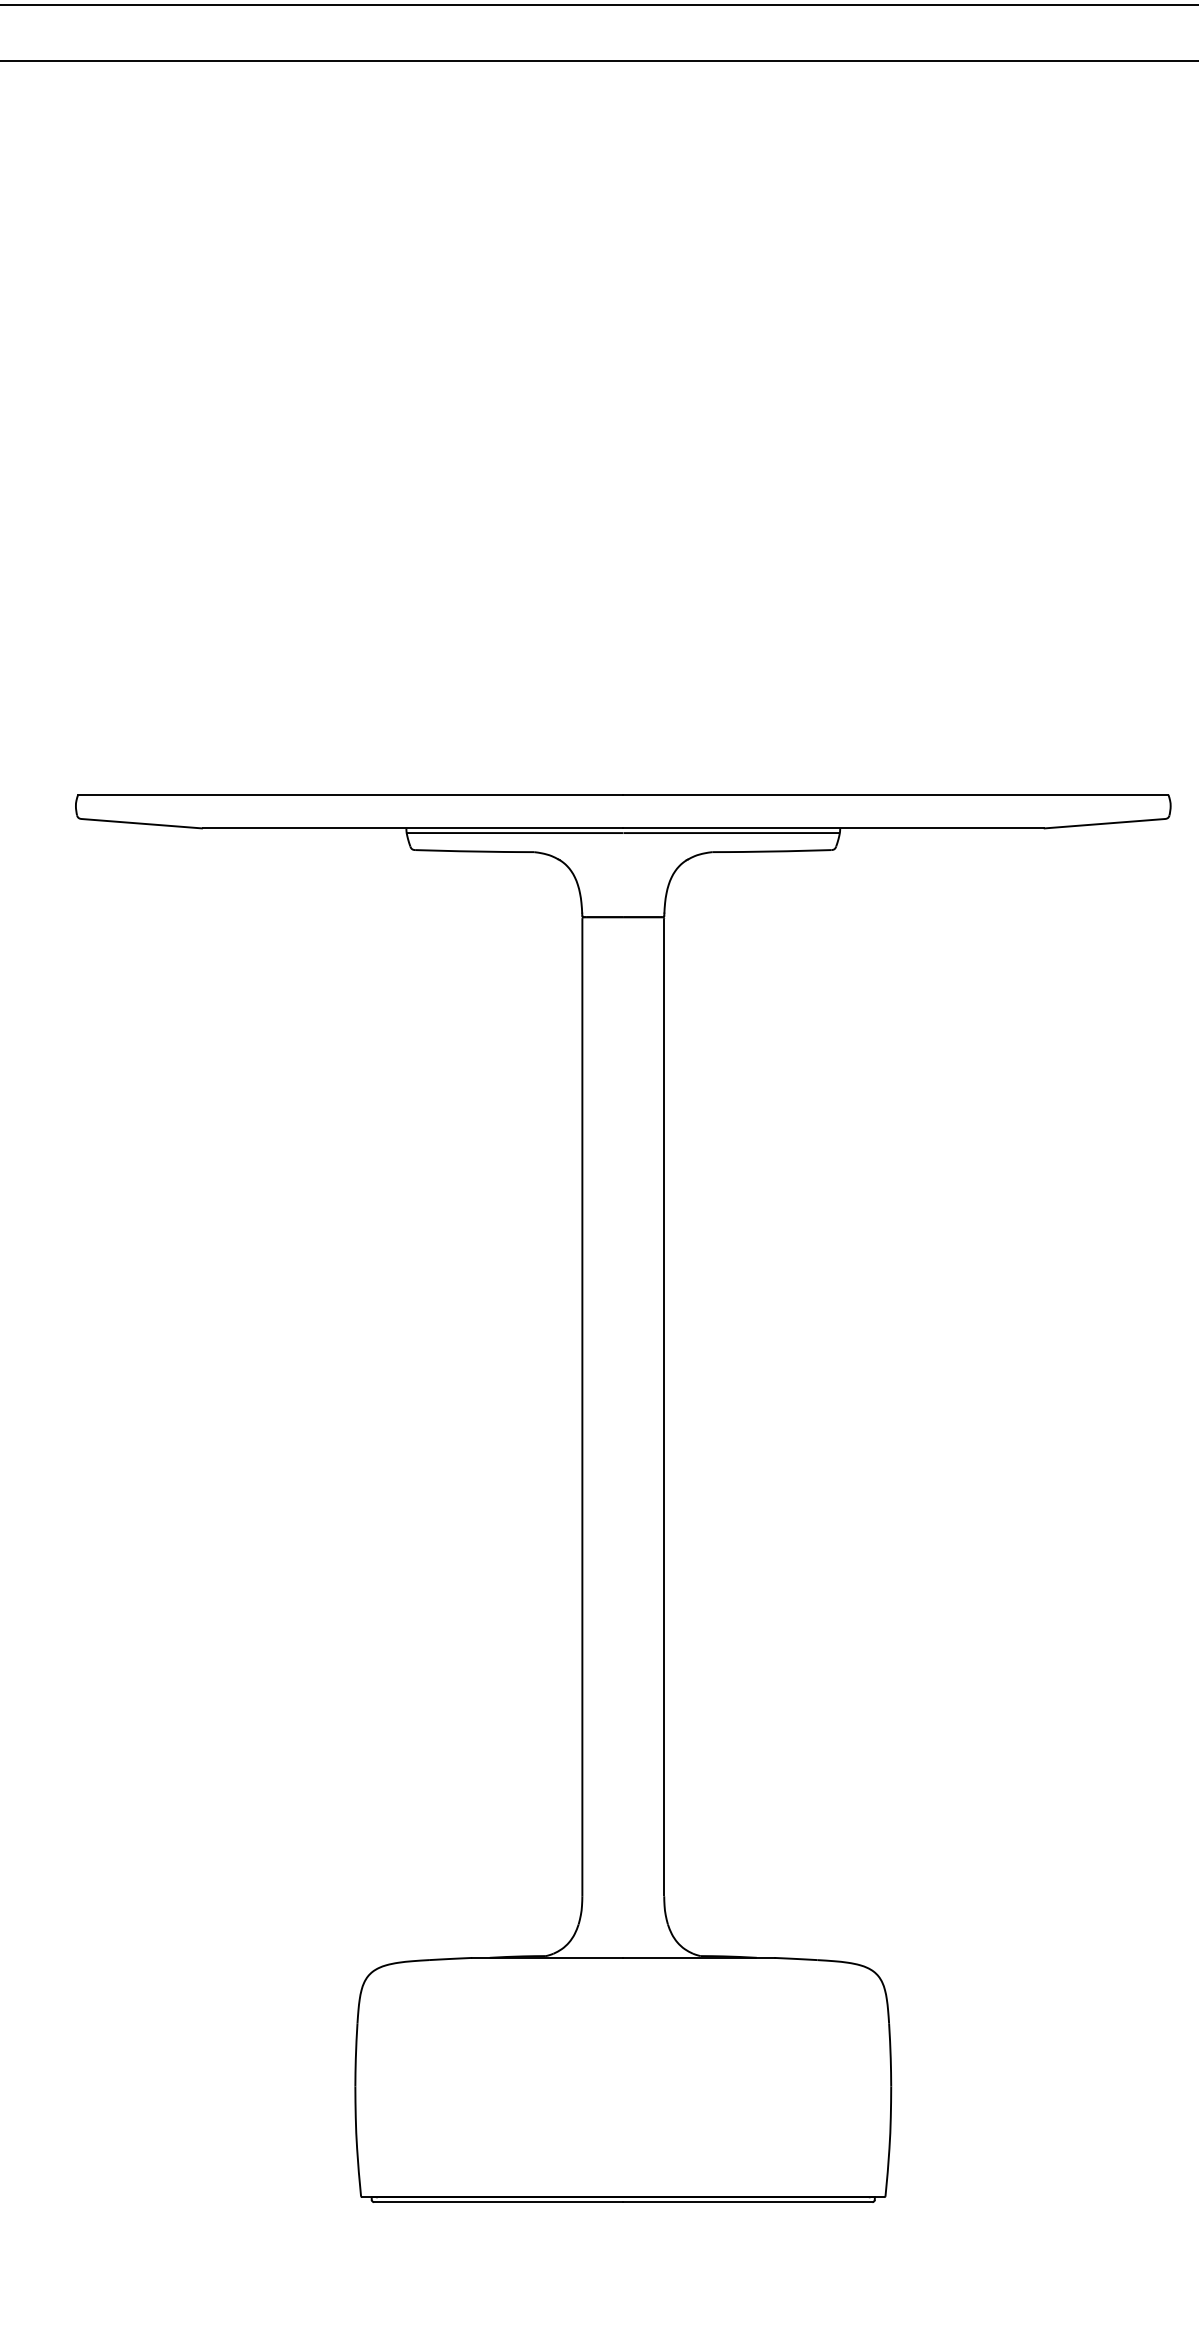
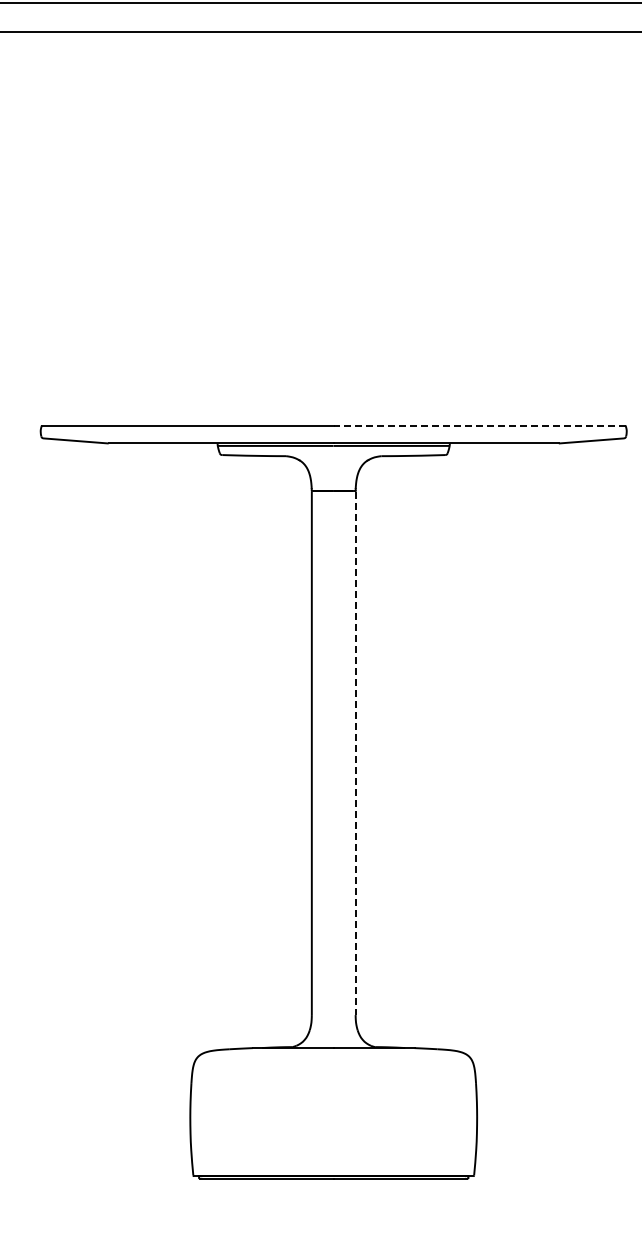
line: (895, 794) -> (479, 425), solid -> dashed
line: (663, 1407) -> (355, 753), solid -> dashed

